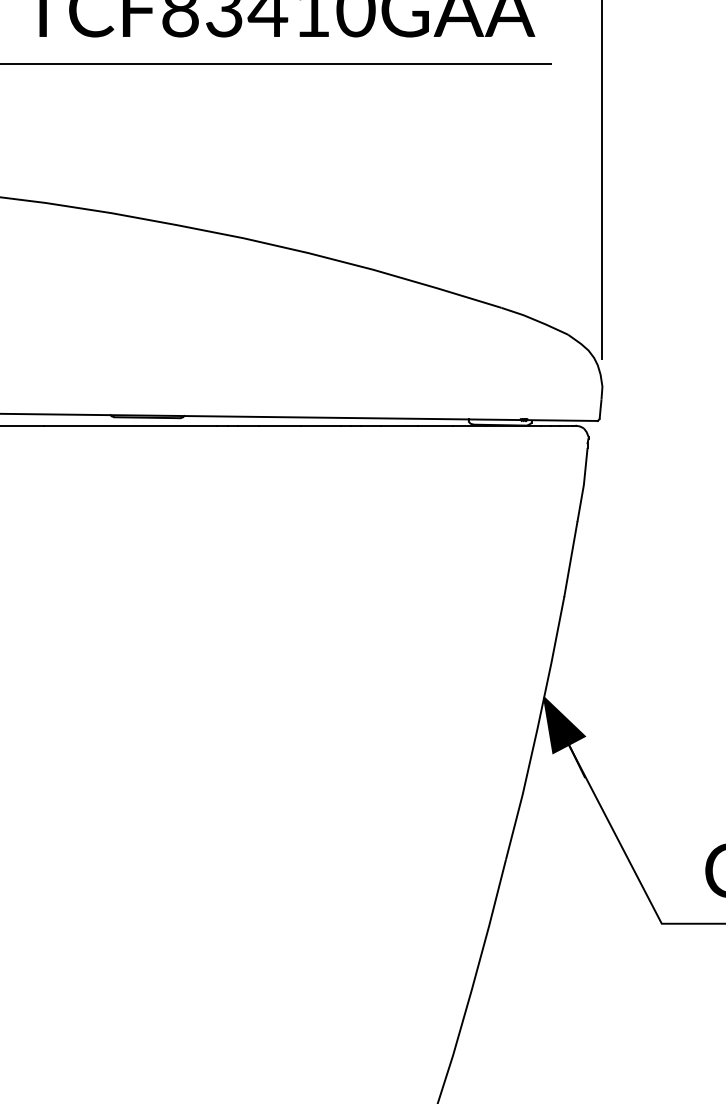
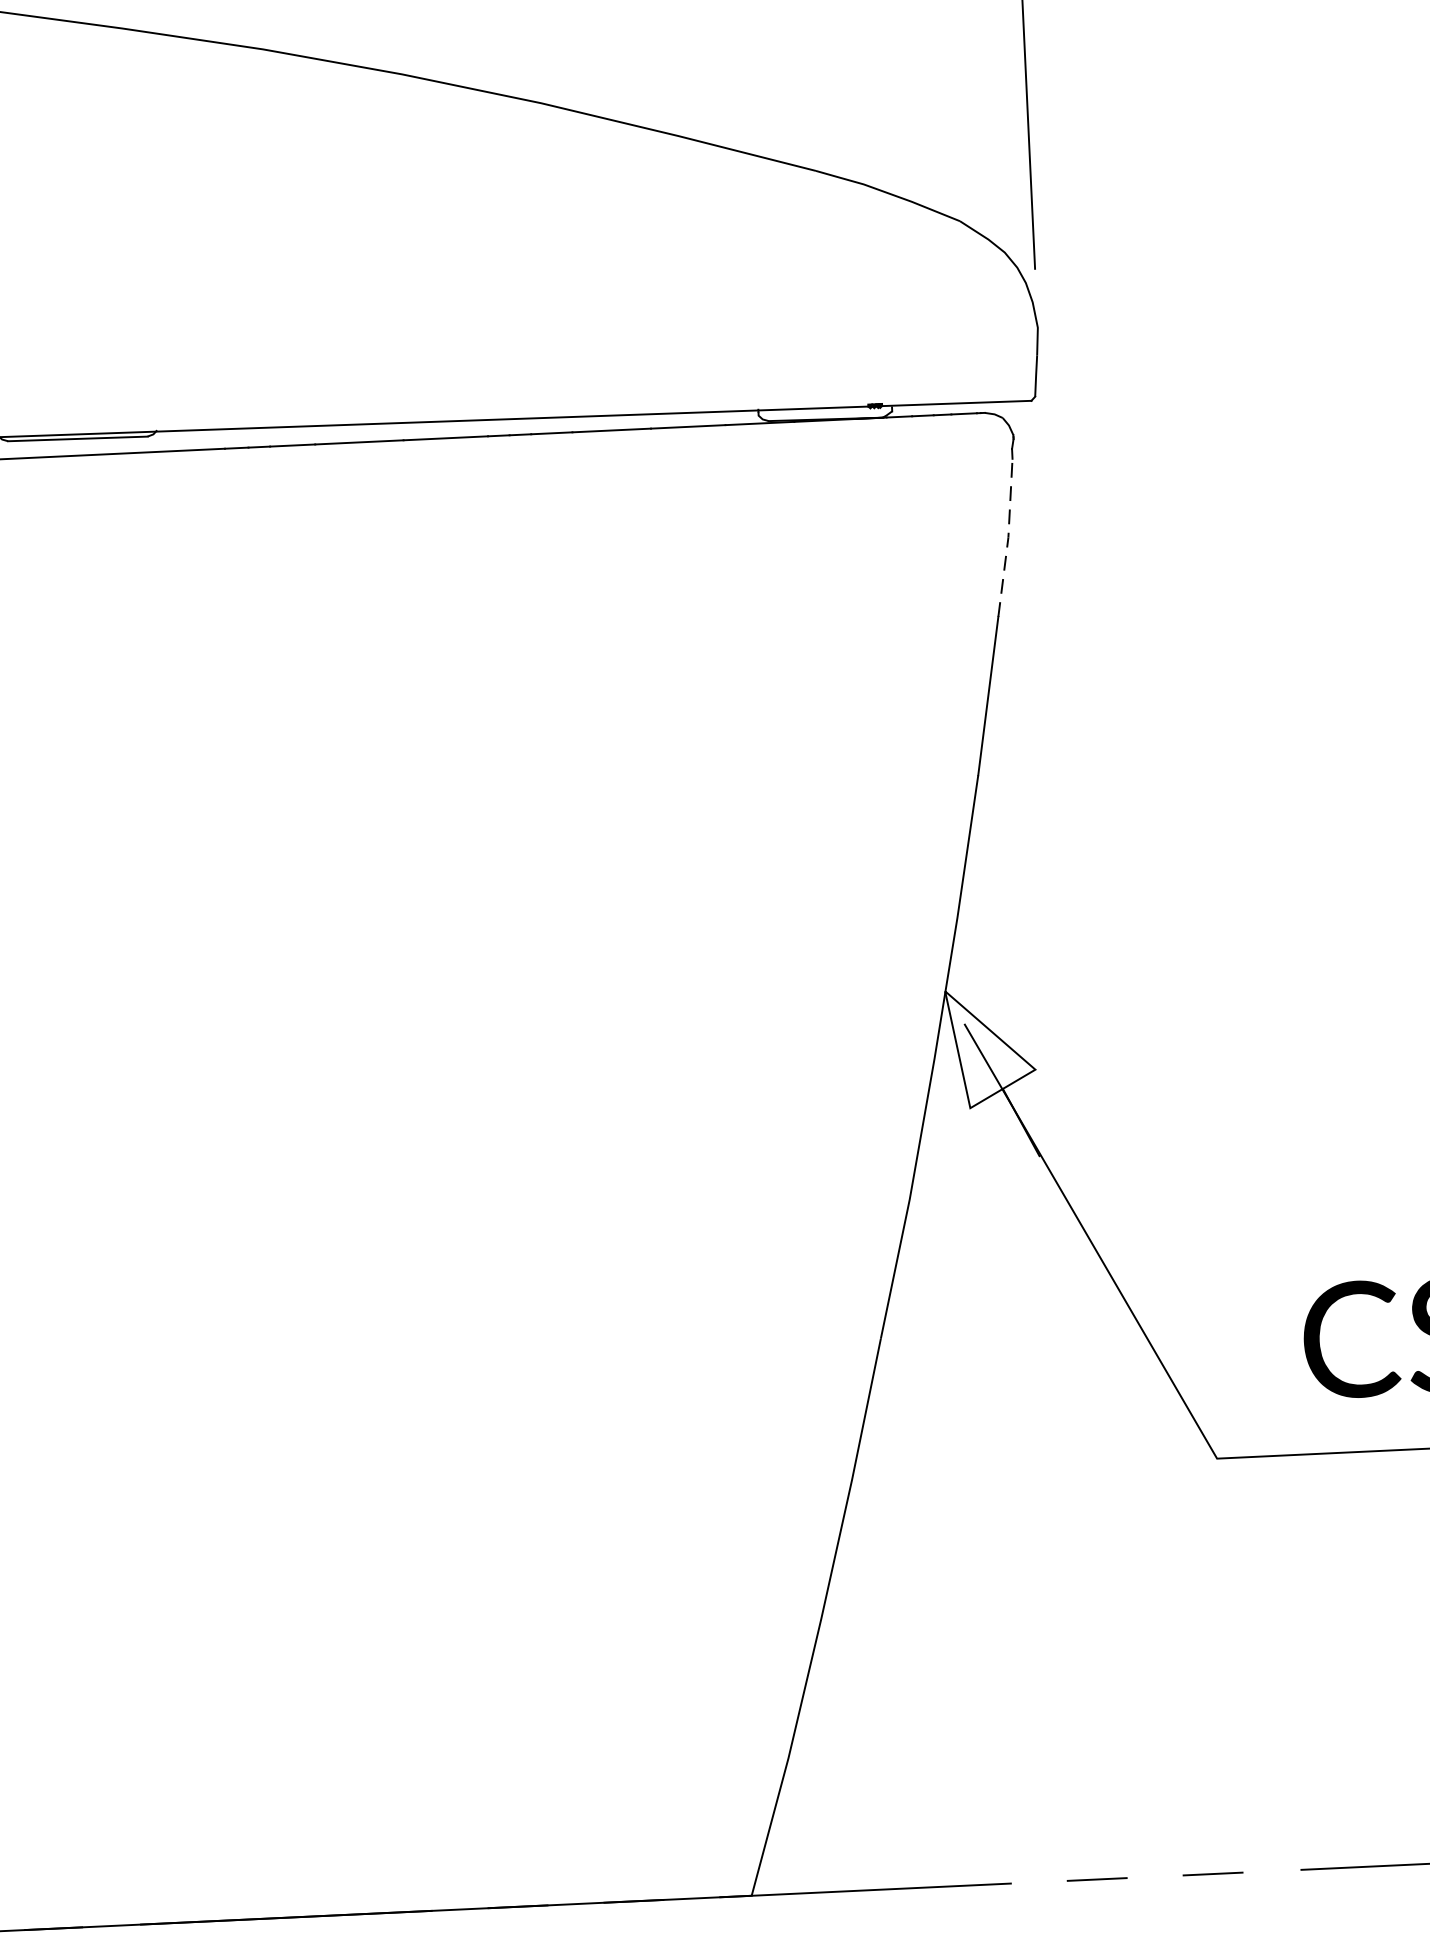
line: (583, 484) -> (1007, 536), solid -> dashed
fill: (564, 725) -> (991, 1048), removed

